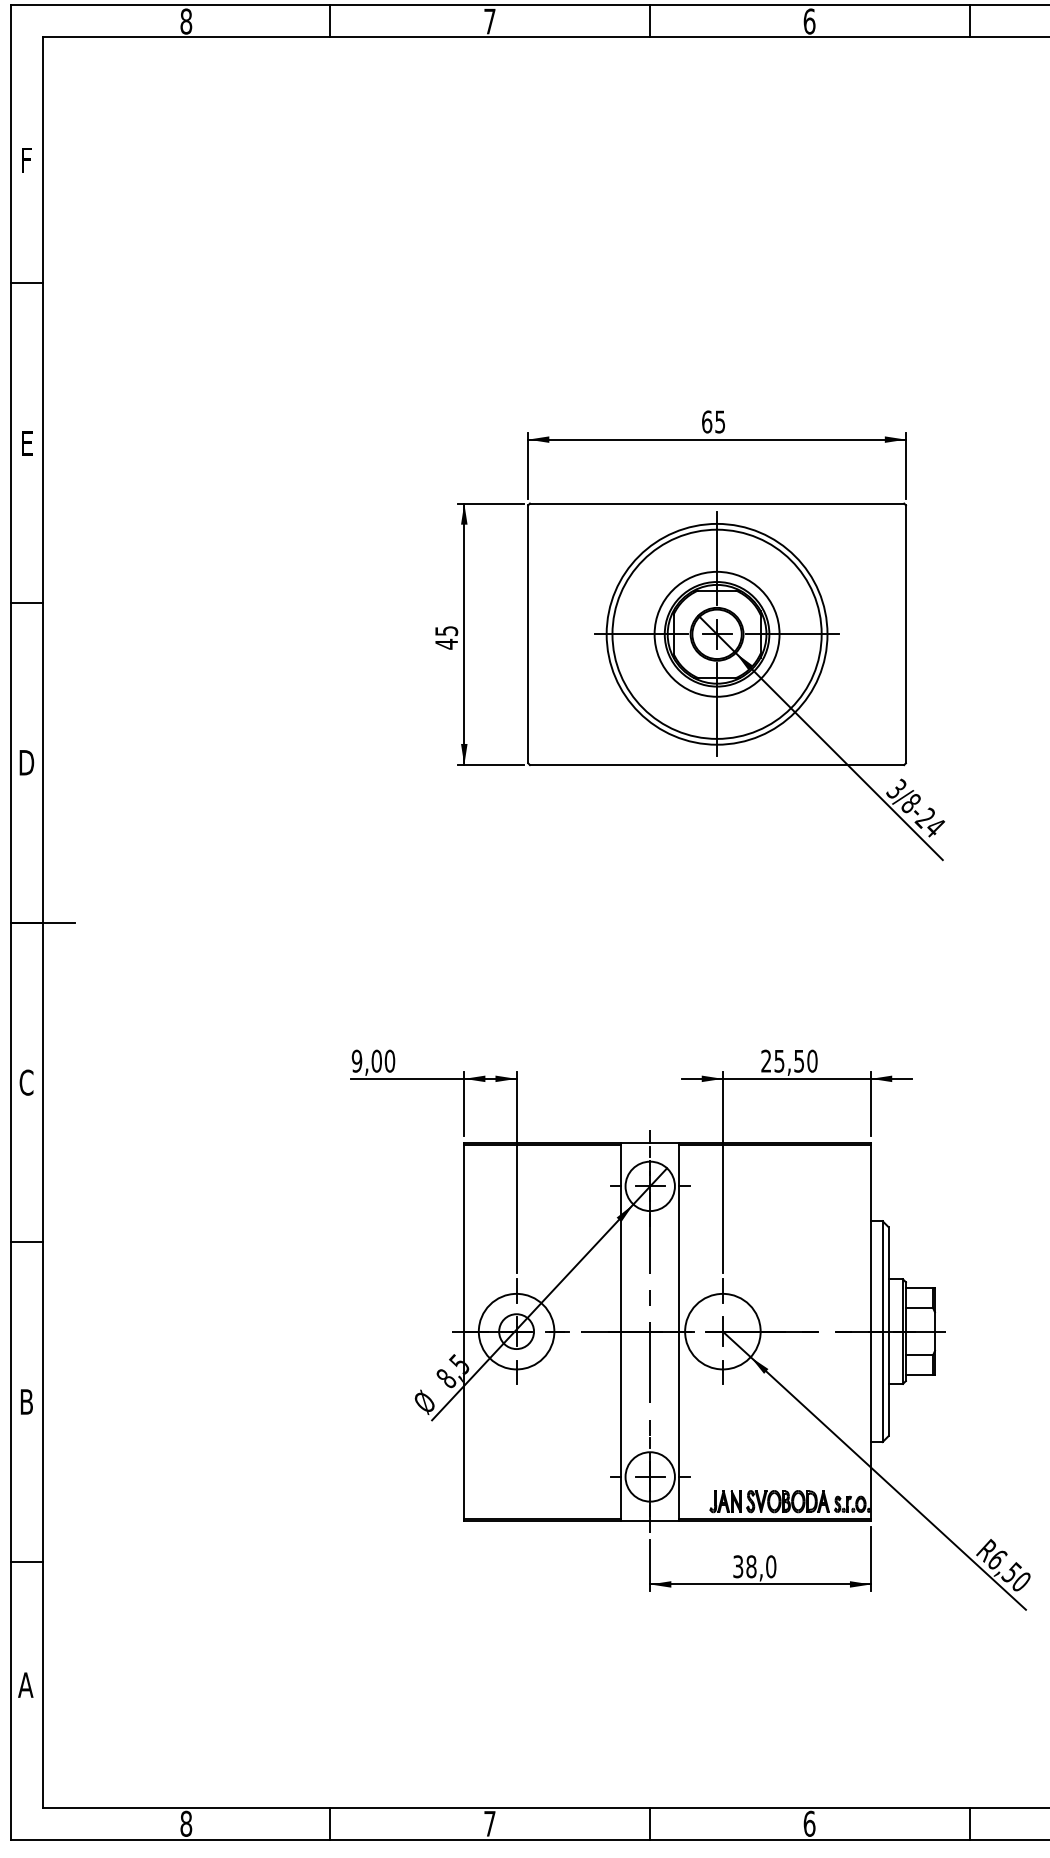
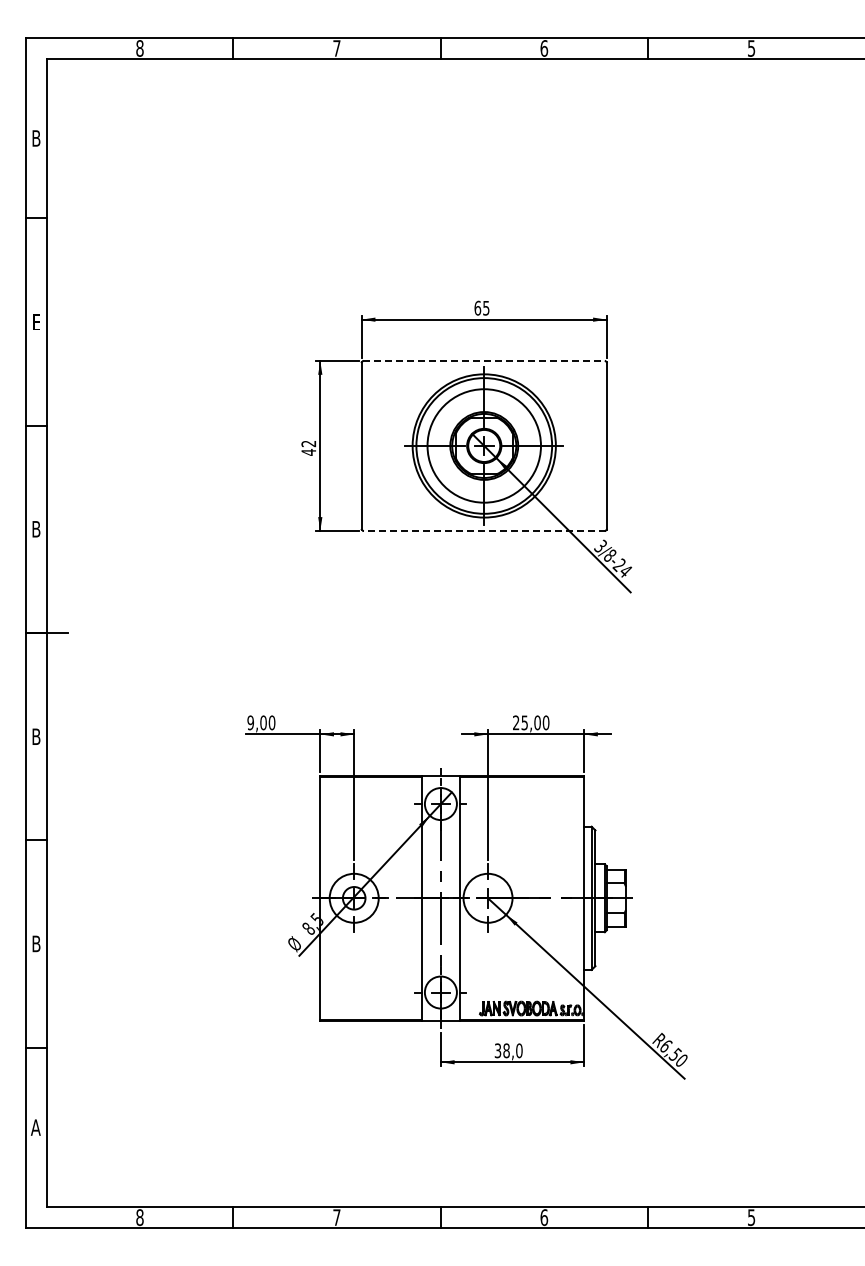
text: (26, 160) -> (36, 138), F -> B
line: (717, 504) -> (484, 361), solid -> dashed
text: (446, 630) -> (308, 443), 45 -> 42
circle: (715, 633) -> (483, 445), size x1.4
text: (26, 763) -> (36, 529), D -> B
line: (715, 764) -> (483, 530), solid -> dashed
text: (799, 1060) -> (537, 722), 25,50 -> 25,00
text: (25, 1082) -> (35, 736), C -> B

